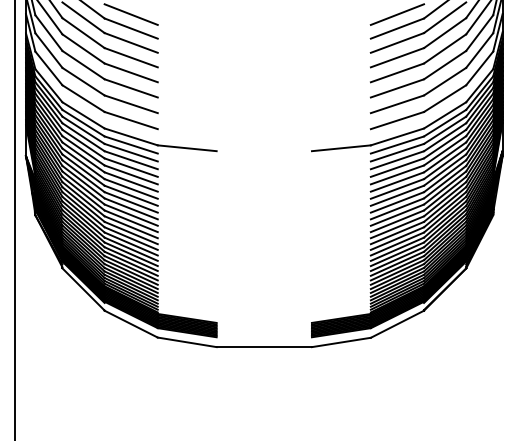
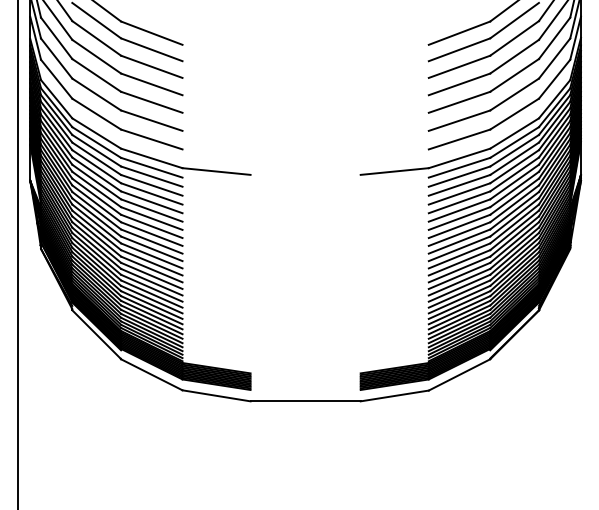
line: (130, 15) -> (151, 17), removed
line: (397, 15) -> (459, 17), removed

